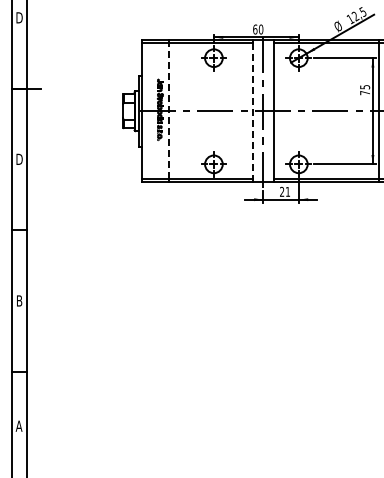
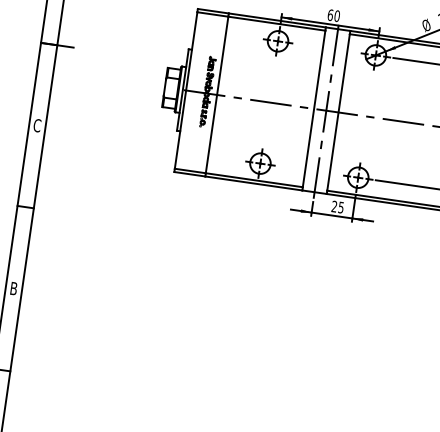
line: (168, 111) -> (216, 95), dashed -> solid
line: (252, 111) -> (313, 109), dashed -> solid
text: (19, 159) -> (37, 125), D -> C
text: (287, 191) -> (340, 207), 21 -> 25

